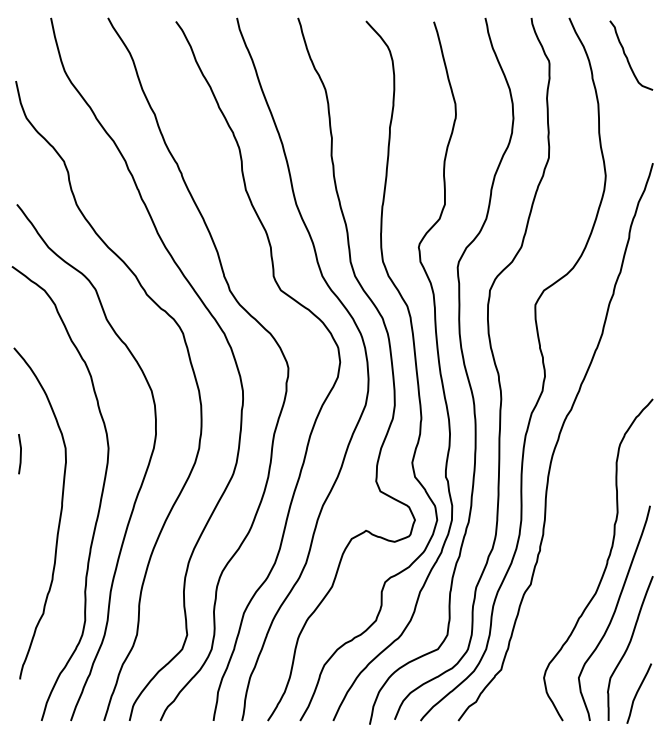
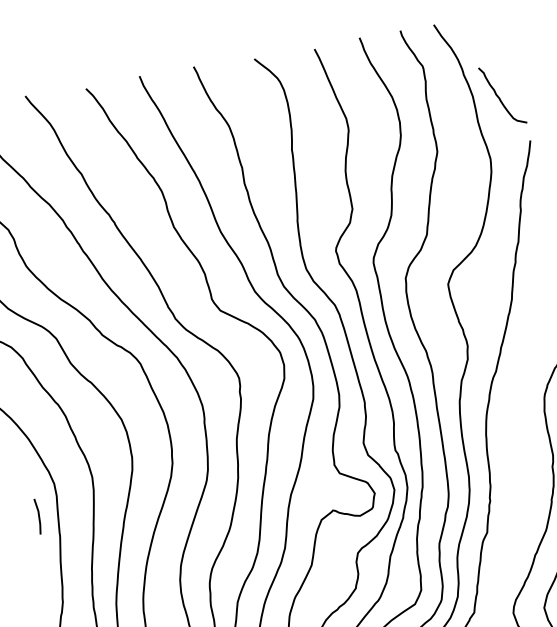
curve: (627, 56) -> (499, 96), moved
line: (20, 454) -> (38, 516), moved

